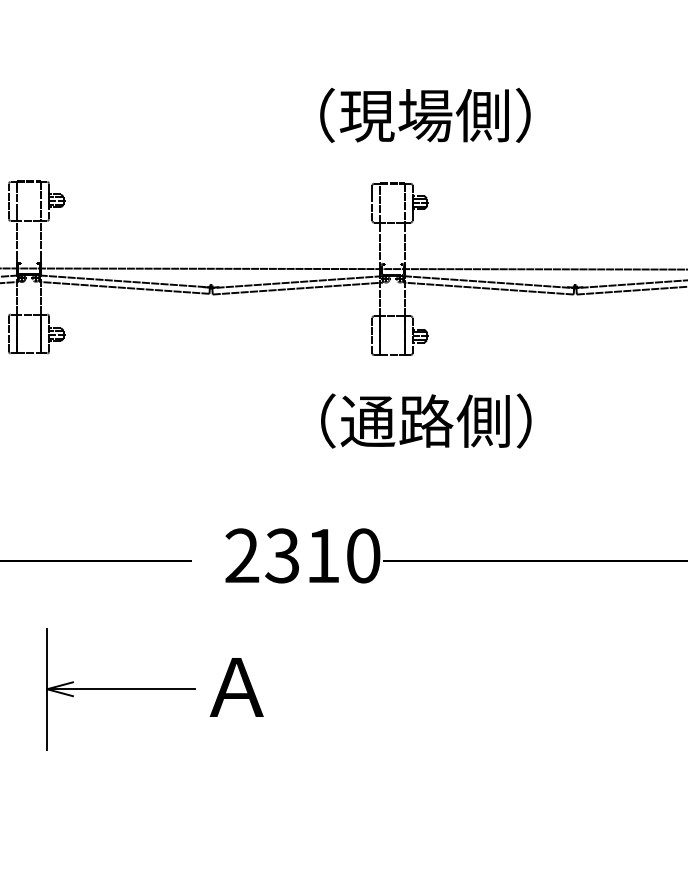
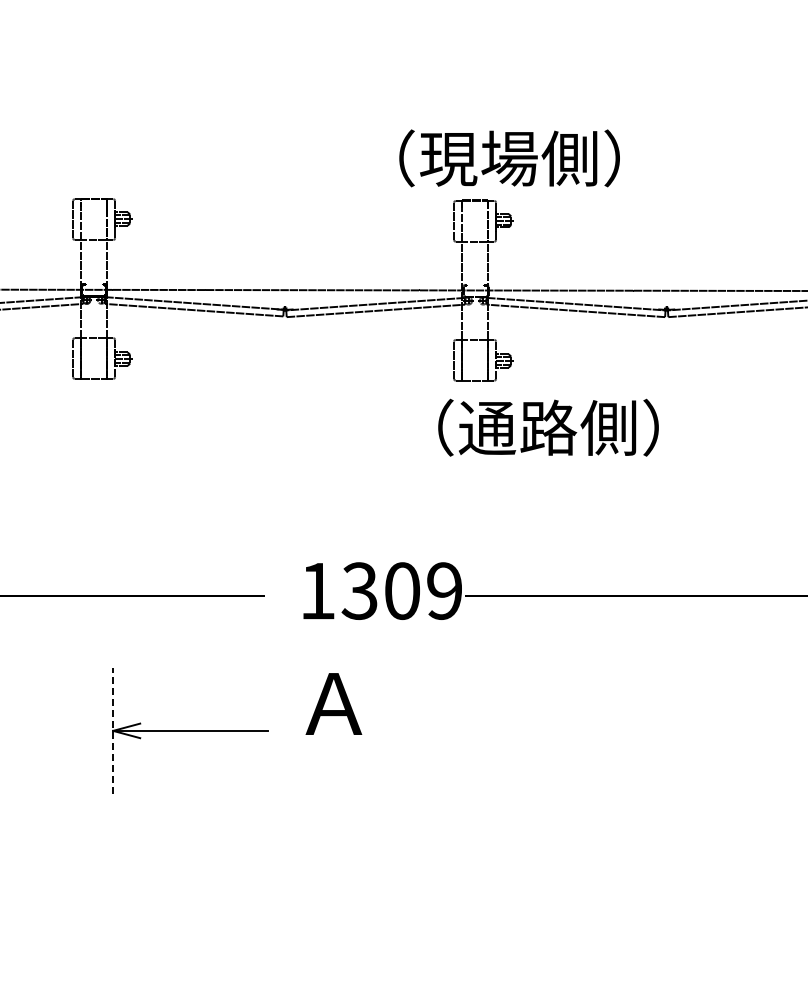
text: (425, 115) -> (509, 158), moved
text: (426, 420) -> (548, 427), moved
text: (303, 555) -> (381, 590), 2310 -> 1309
text: (236, 686) -> (333, 703), moved
line: (47, 688) -> (113, 730), solid -> dashed

